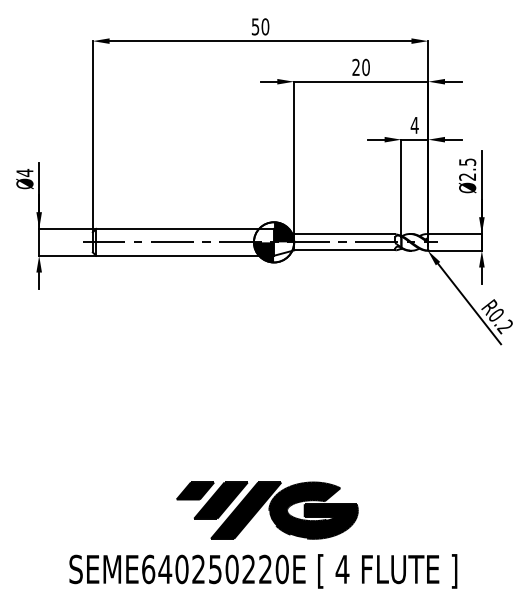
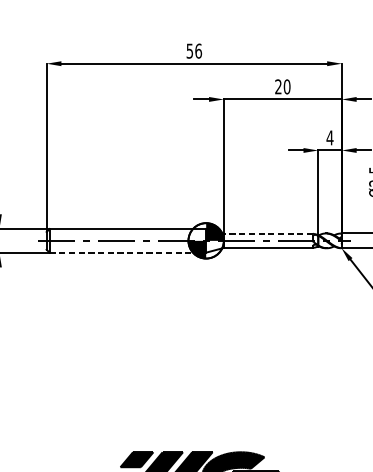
text: (265, 26) -> (198, 50), 50 -> 56
line: (344, 234) -> (268, 233), solid -> dashed
line: (185, 255) -> (128, 252), solid -> dashed

